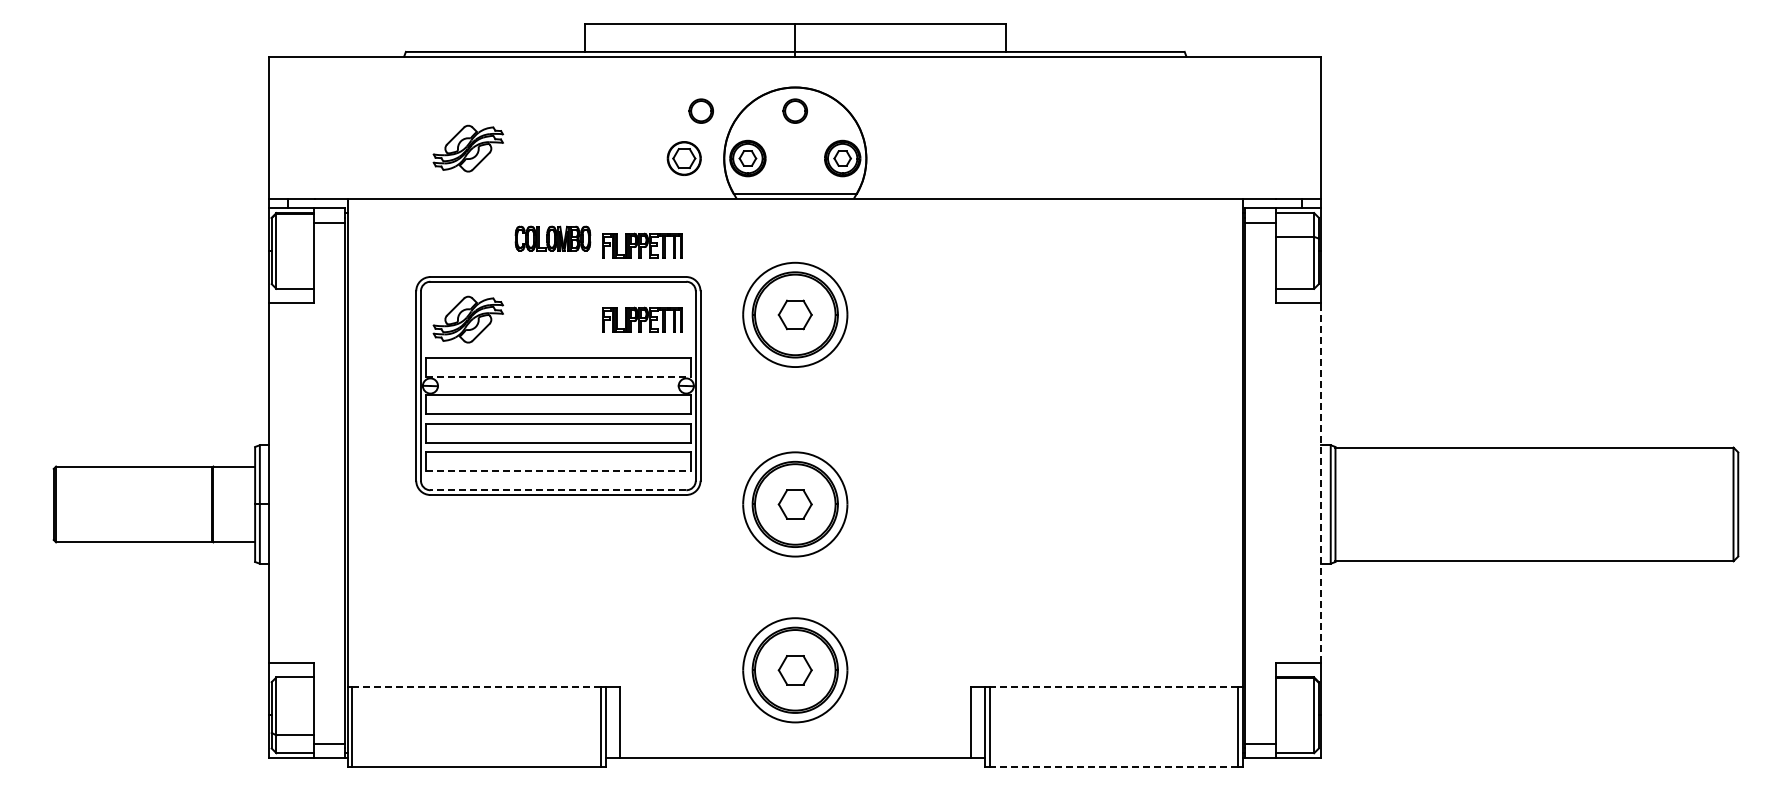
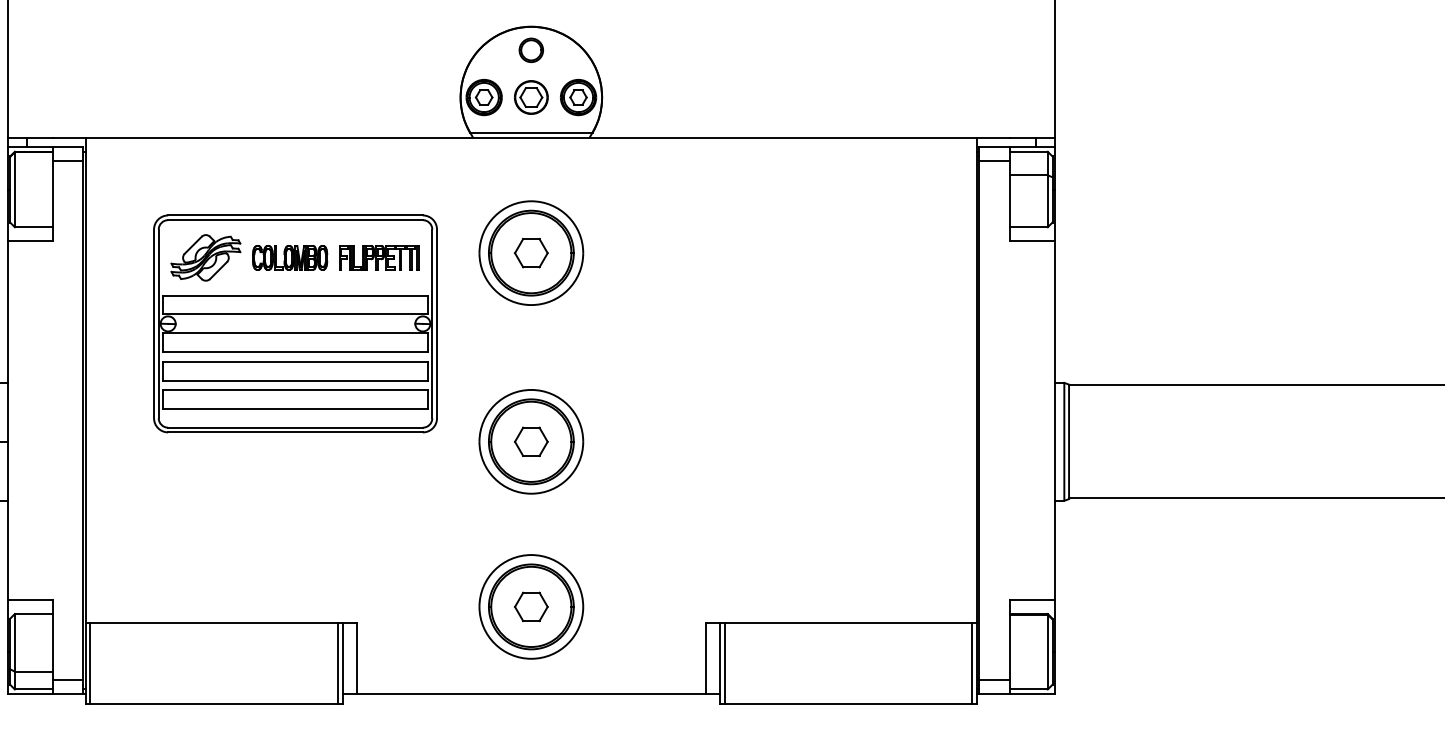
part: (700, 110) -> (436, 49), removed
part: (467, 148) -> (205, 87), removed
part: (683, 158) -> (530, 97), moved
part: (552, 238) -> (289, 257), moved
part: (642, 245) -> (379, 184), removed
line: (558, 376) -> (295, 314), dashed -> solid
line: (558, 471) -> (295, 409), dashed -> solid
line: (1321, 482) -> (1055, 419), dashed -> solid
line: (558, 490) -> (295, 427), dashed -> solid
line: (476, 686) -> (214, 623), dashed -> solid
line: (1113, 686) -> (848, 623), dashed -> solid
line: (1113, 767) -> (848, 703), dashed -> solid

